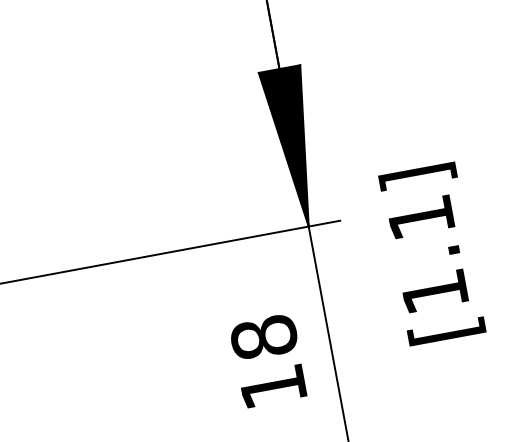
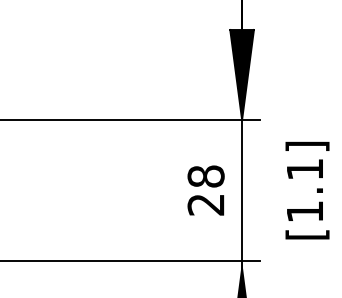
text: (432, 253) -> (307, 190), moved
text: (272, 386) -> (205, 204), 18 -> 28

